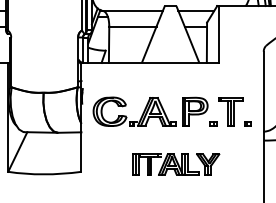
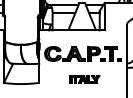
part: (175, 164) -> (84, 79), size x0.7

